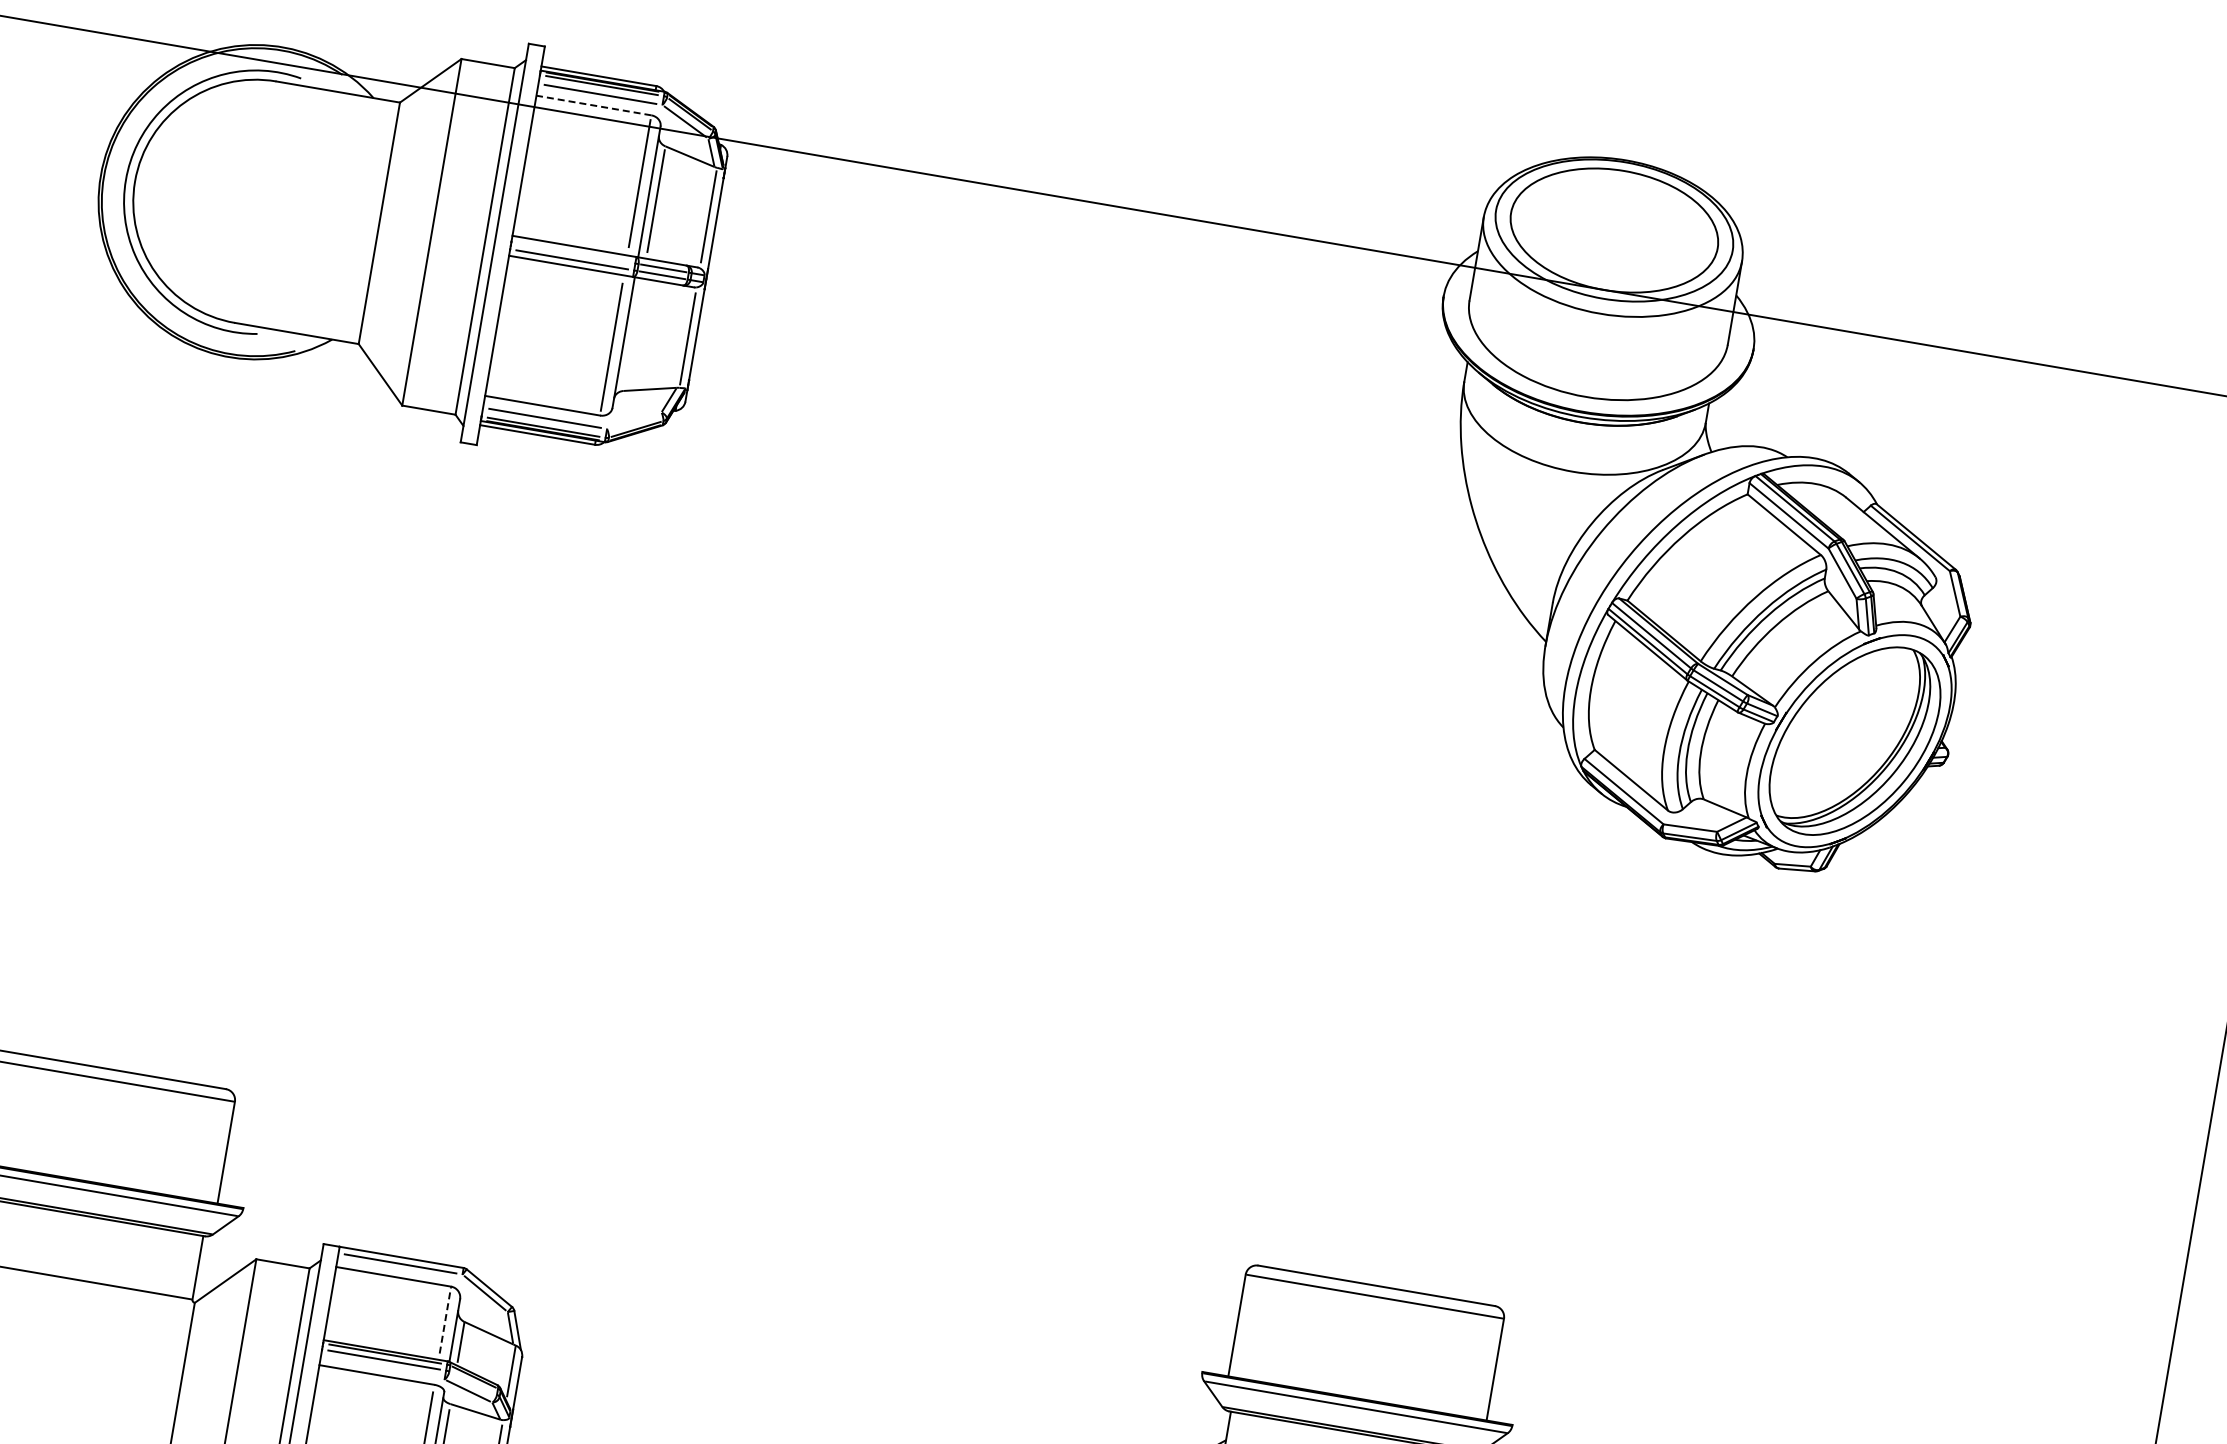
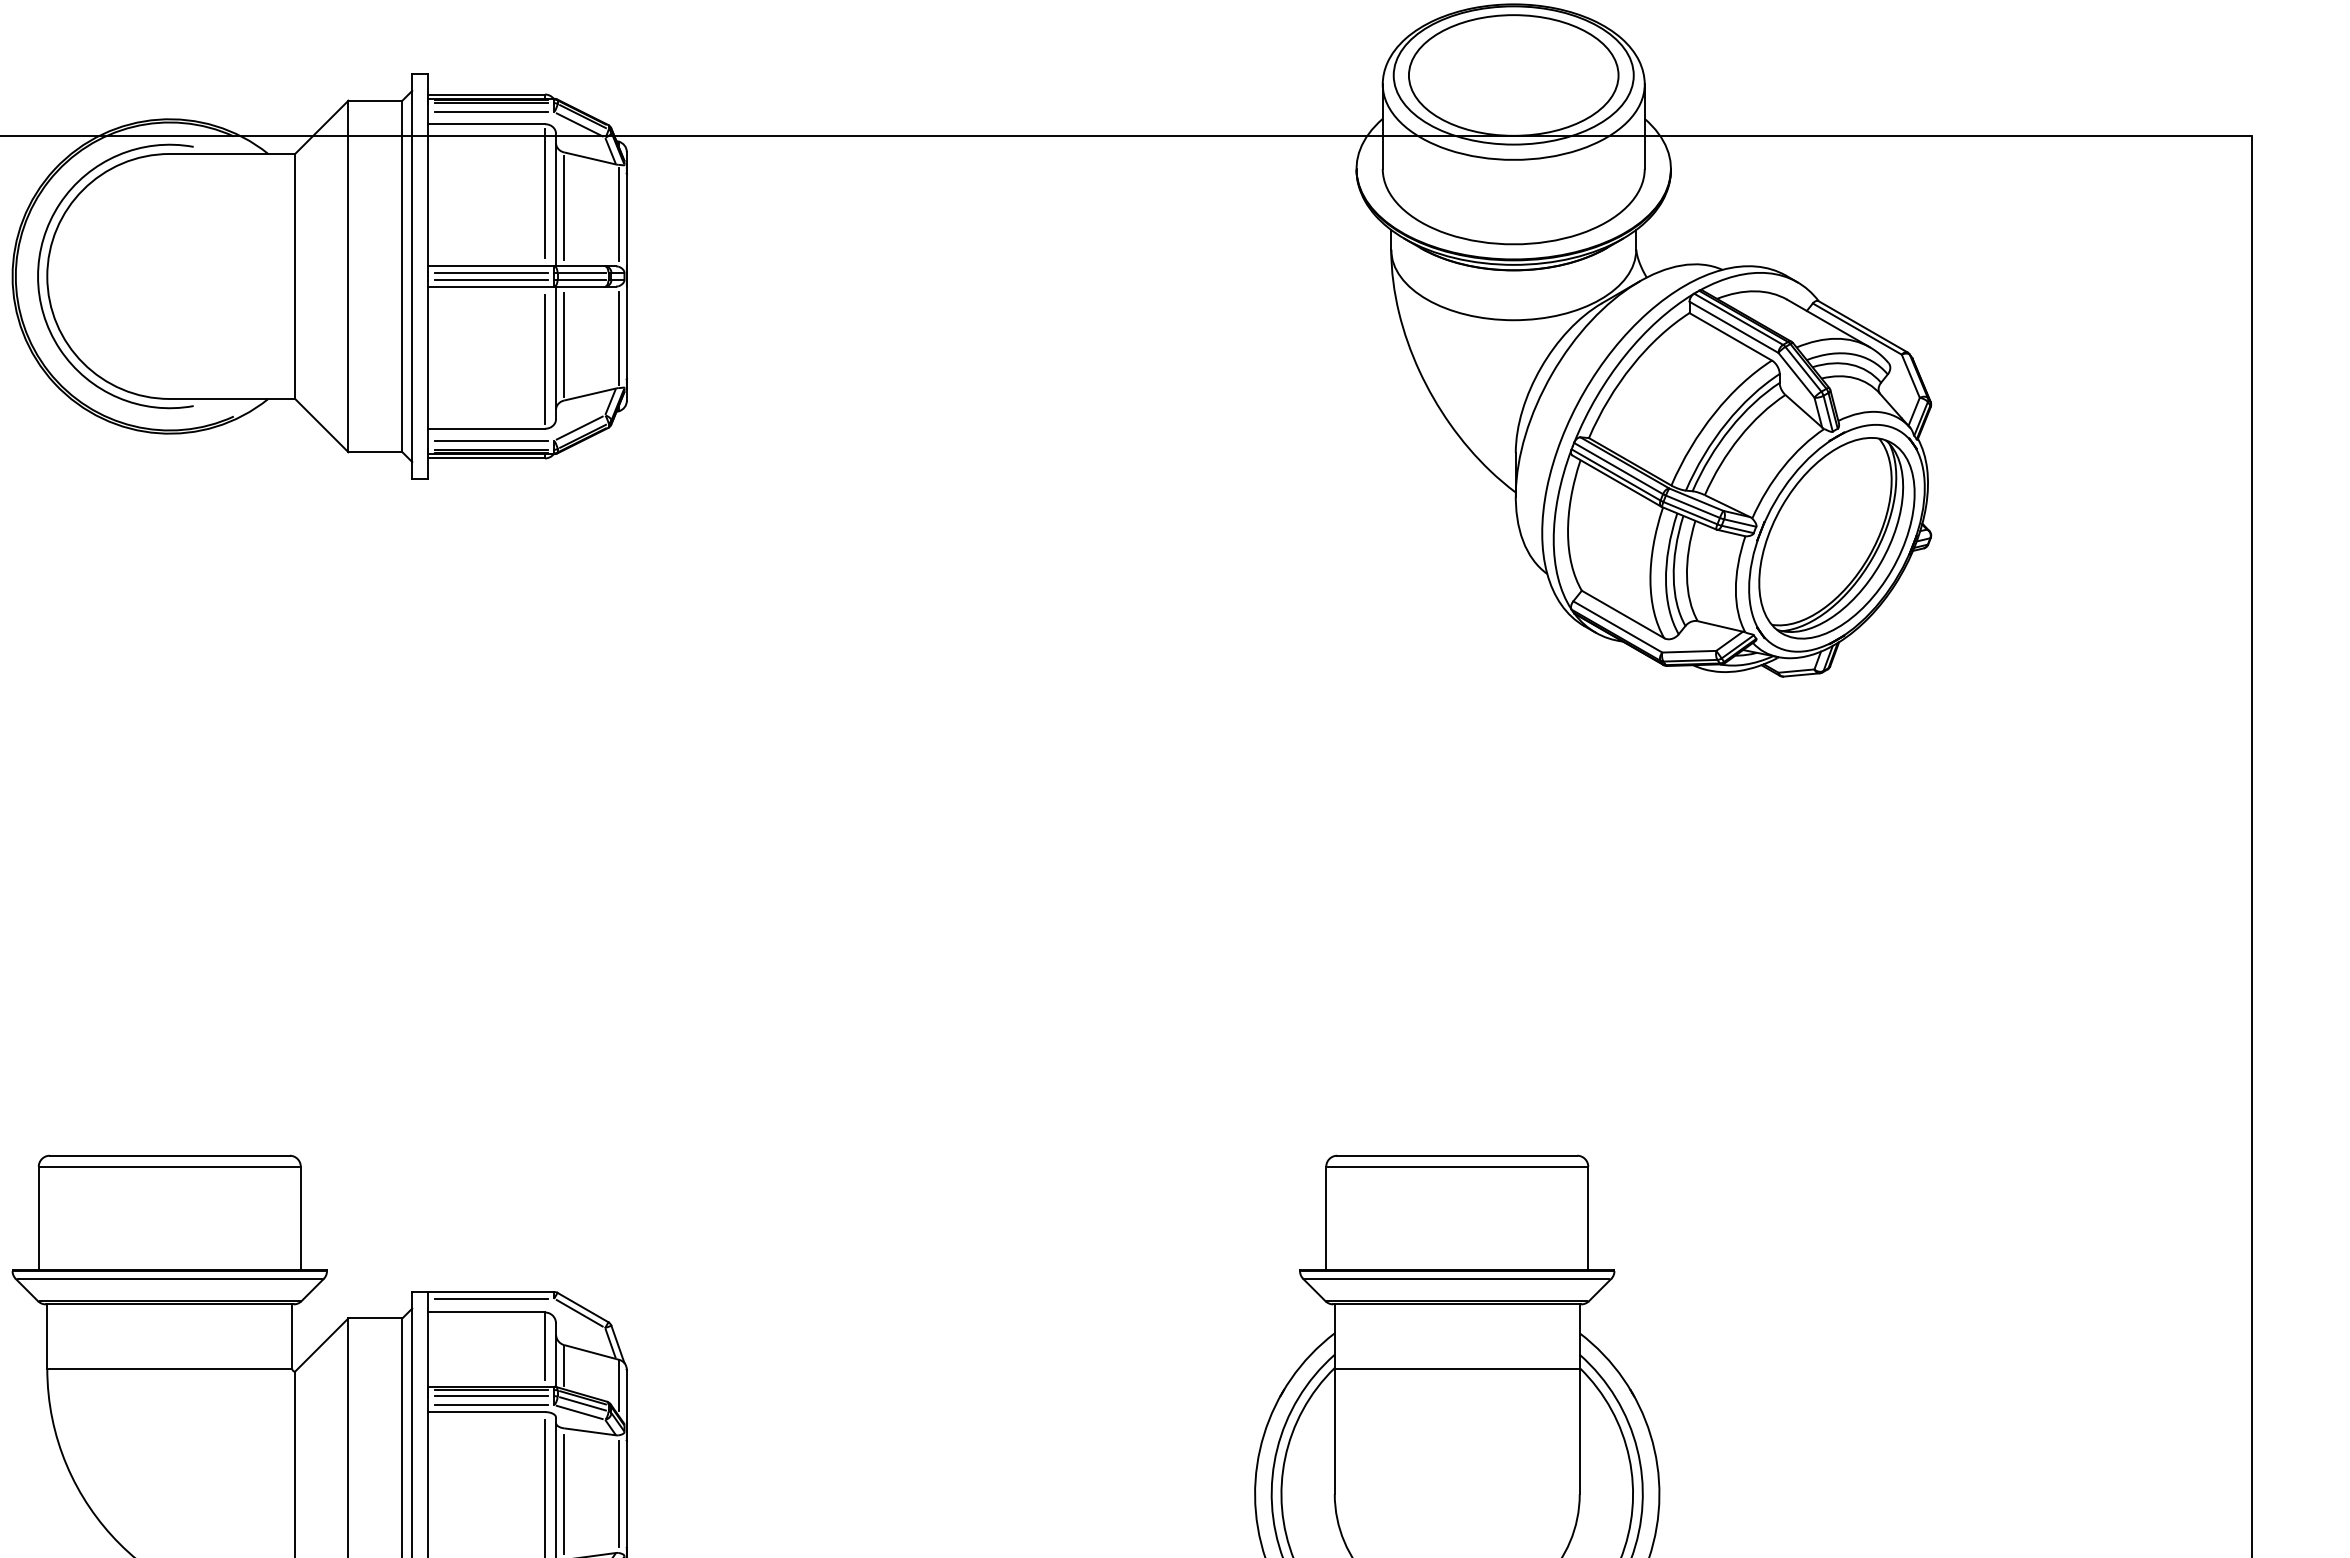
line: (593, 105) -> (486, 124), dashed -> solid
line: (572, 252) -> (490, 272), added
line: (633, 335) -> (564, 344), added
line: (634, 420) -> (579, 427), added
line: (445, 1320) -> (545, 1346), dashed -> solid
line: (381, 1369) -> (490, 1405), added
line: (472, 1382) -> (582, 1403), added

